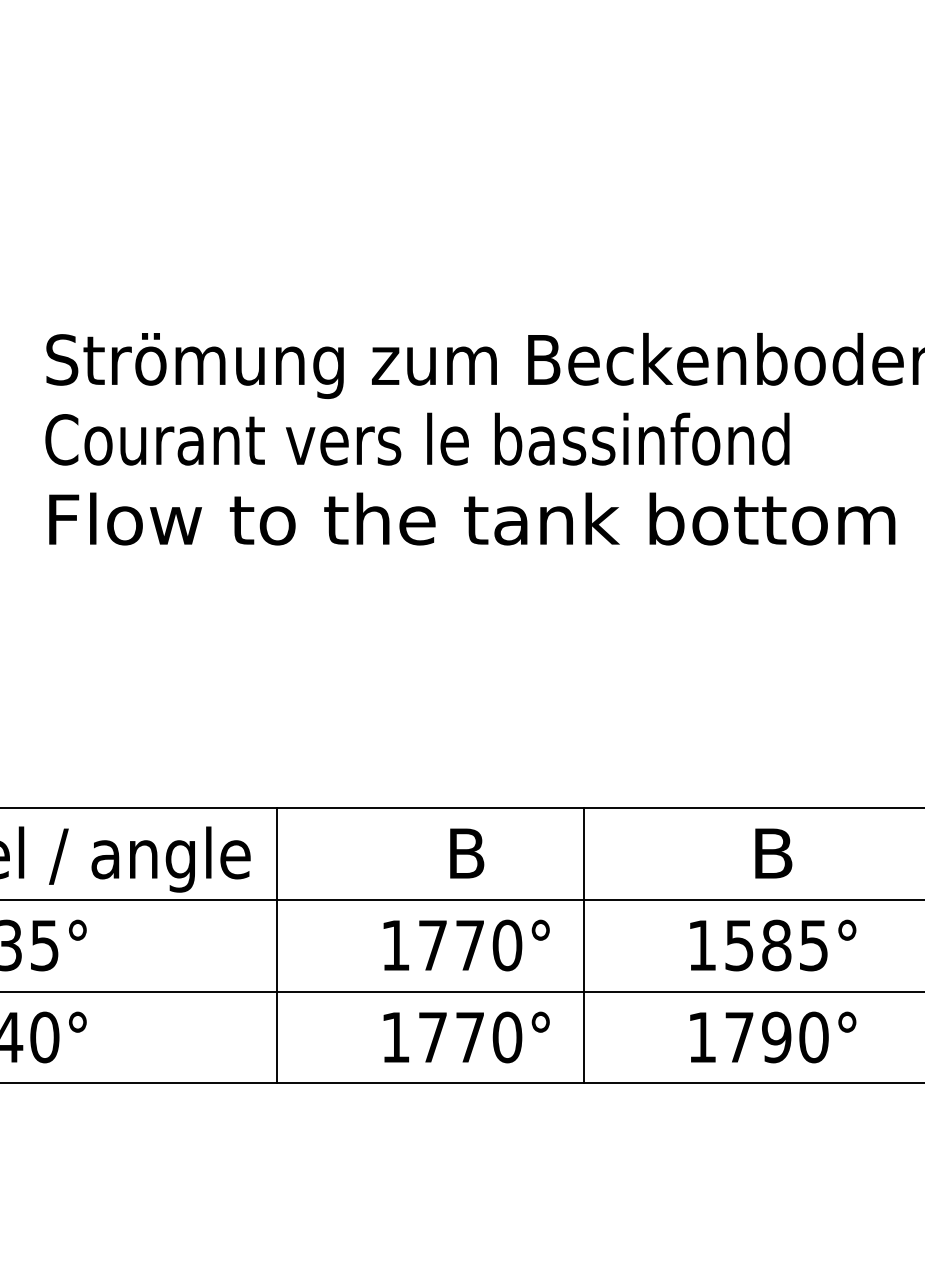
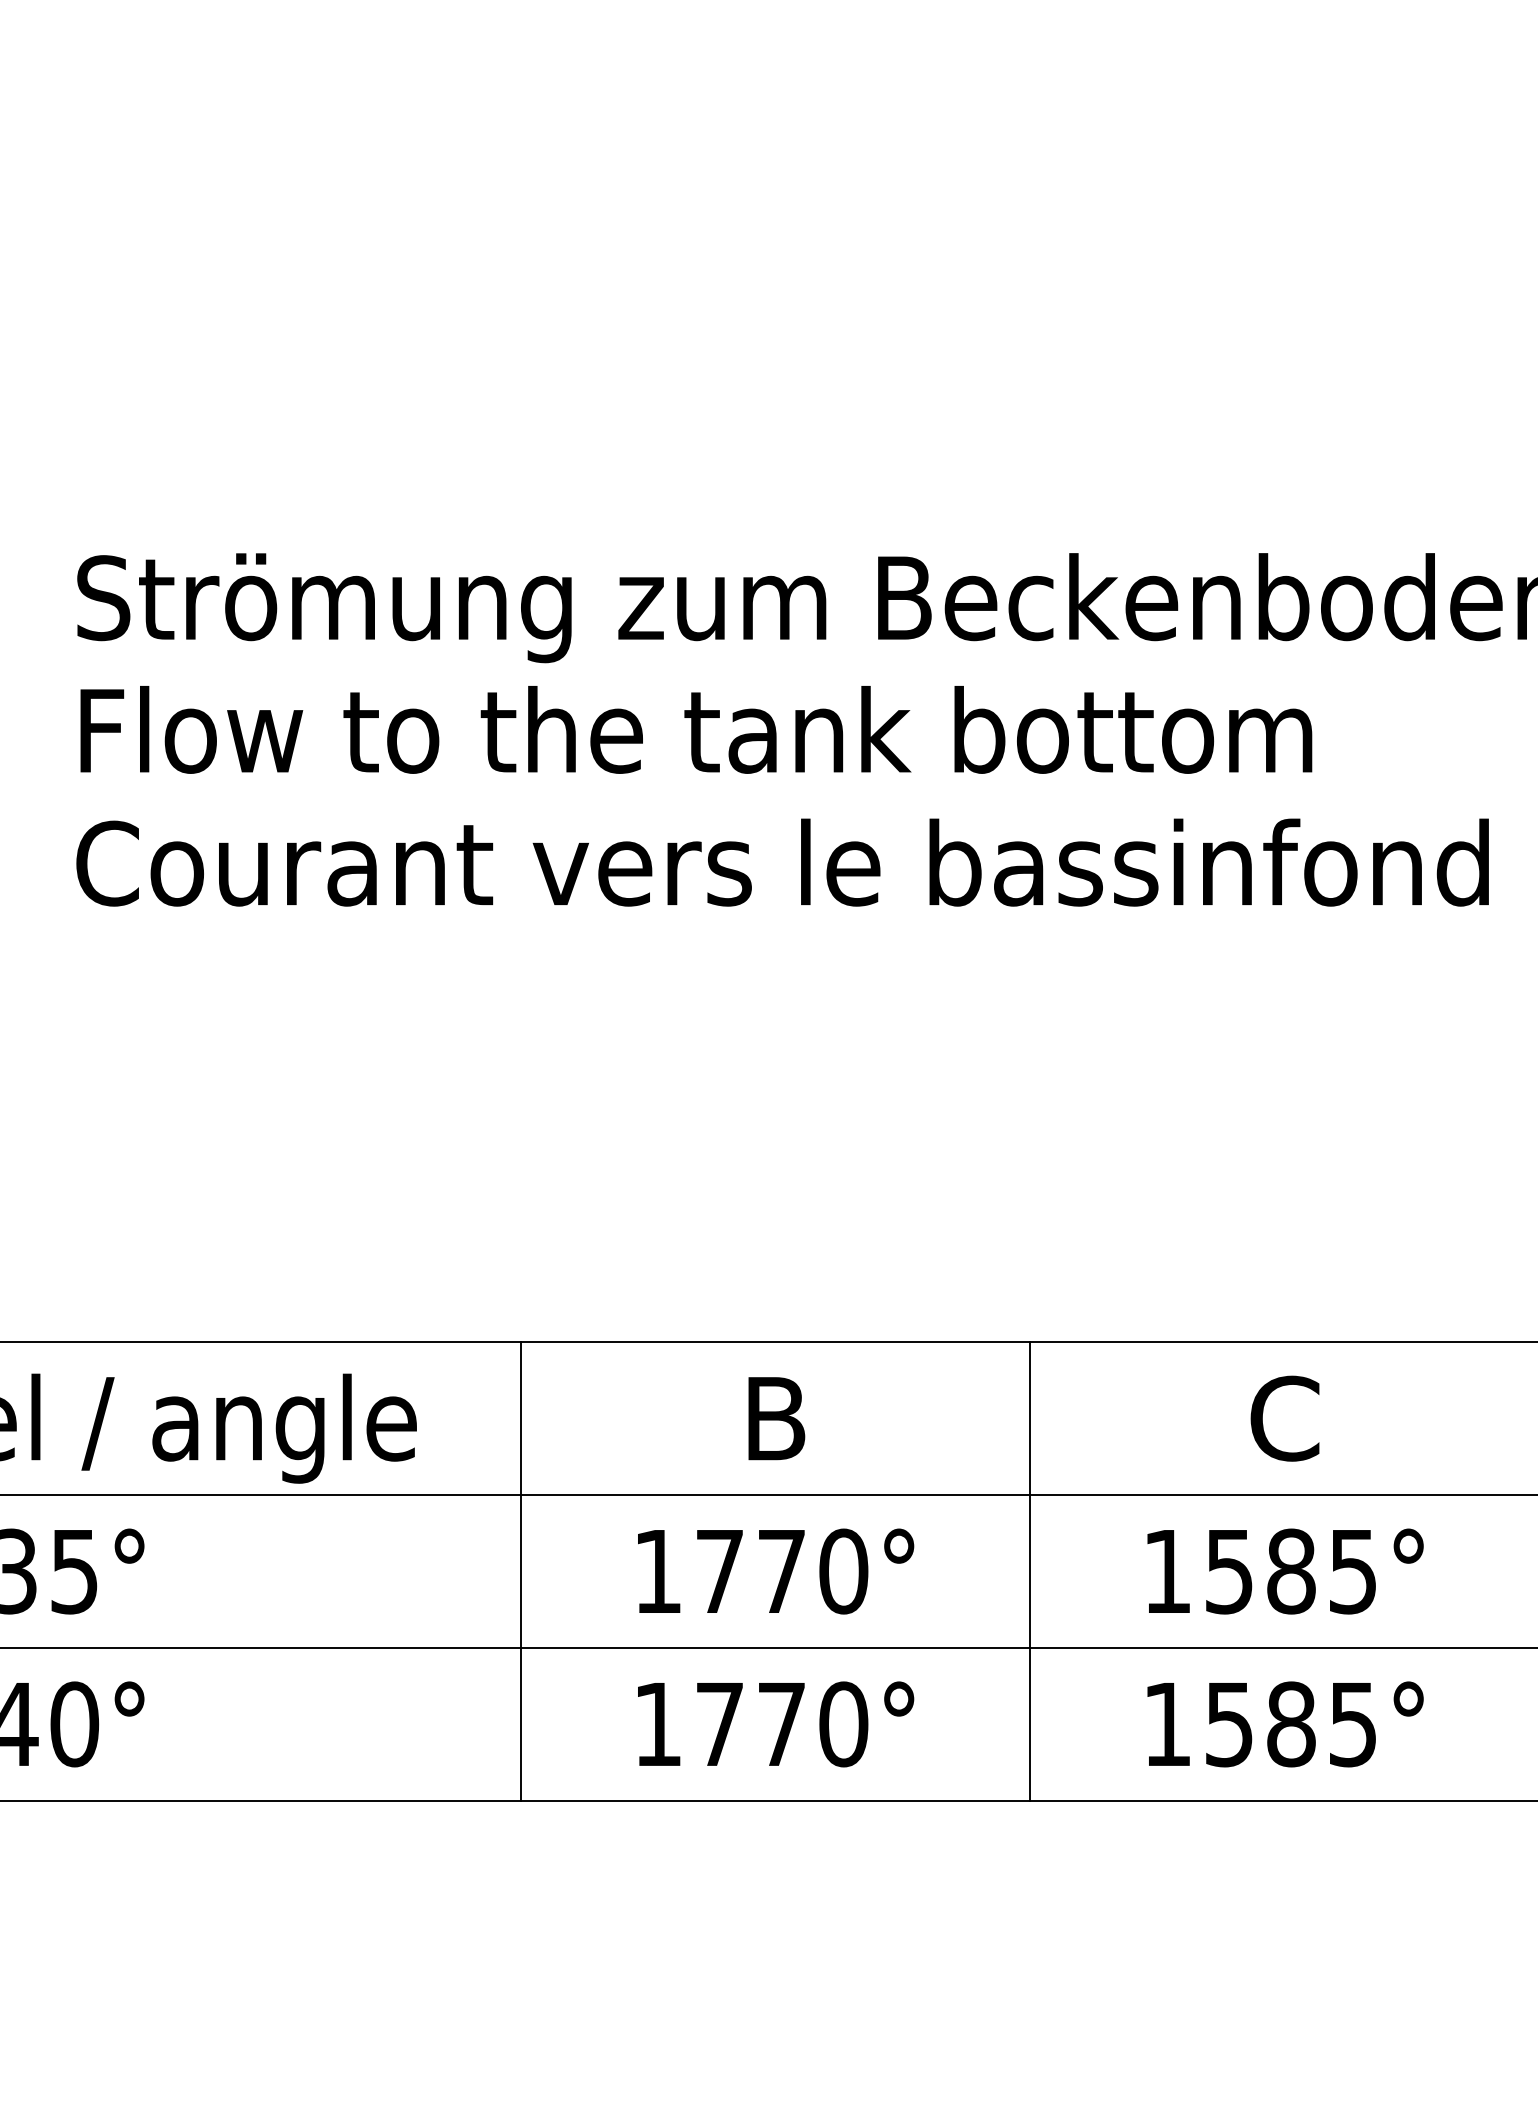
text: (417, 438) -> (694, 728), Courant vers le bassinfond -> Flow to the tank bottom
text: (470, 518) -> (782, 861), Flow to the tank bottom -> Courant vers le bassinfond
text: (772, 853) -> (1284, 1418), B -> C
line: (277, 945) -> (521, 1571), moved
line: (583, 945) -> (1029, 1571), moved
text: (776, 1037) -> (1290, 1724), 1790° -> 1585°

